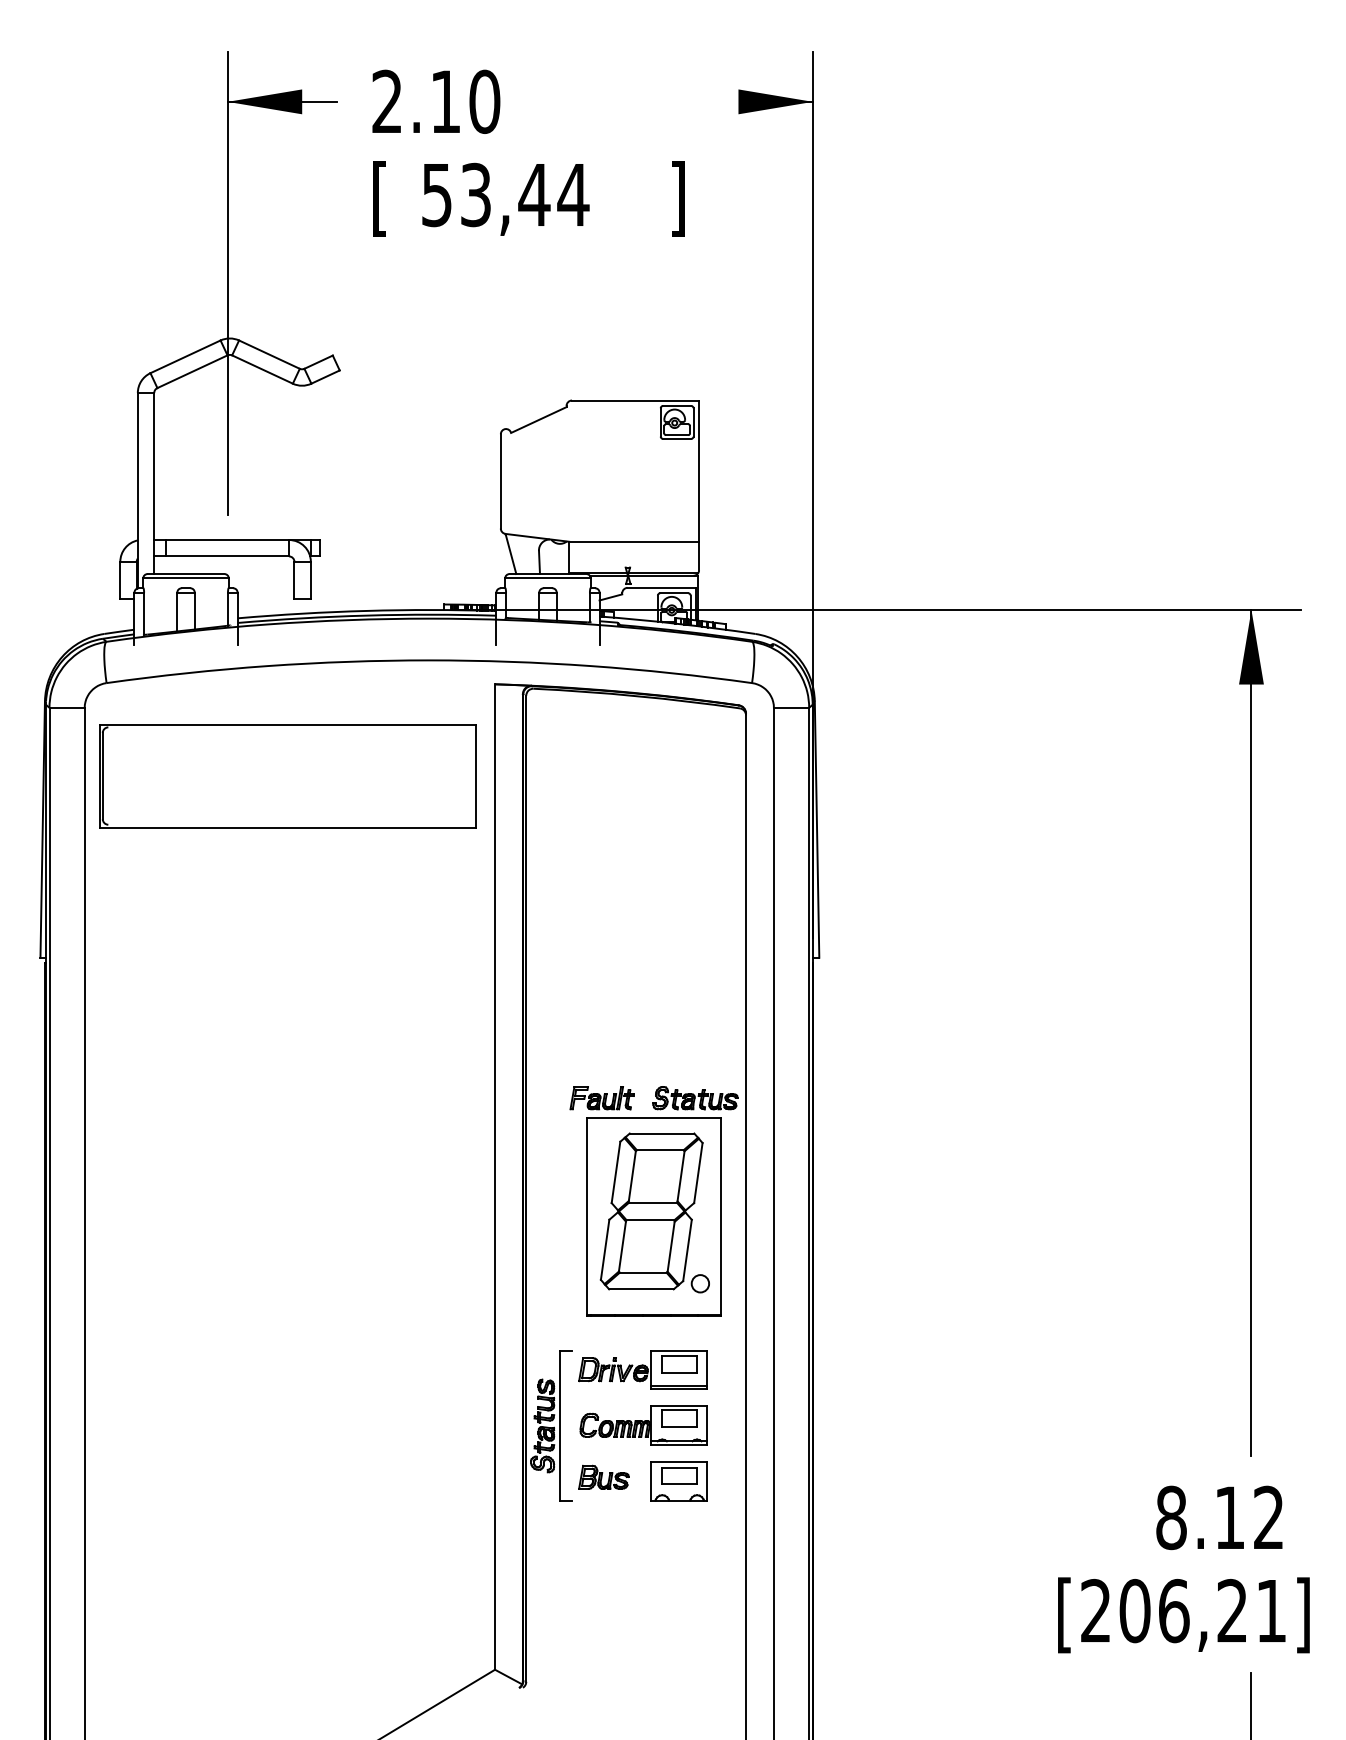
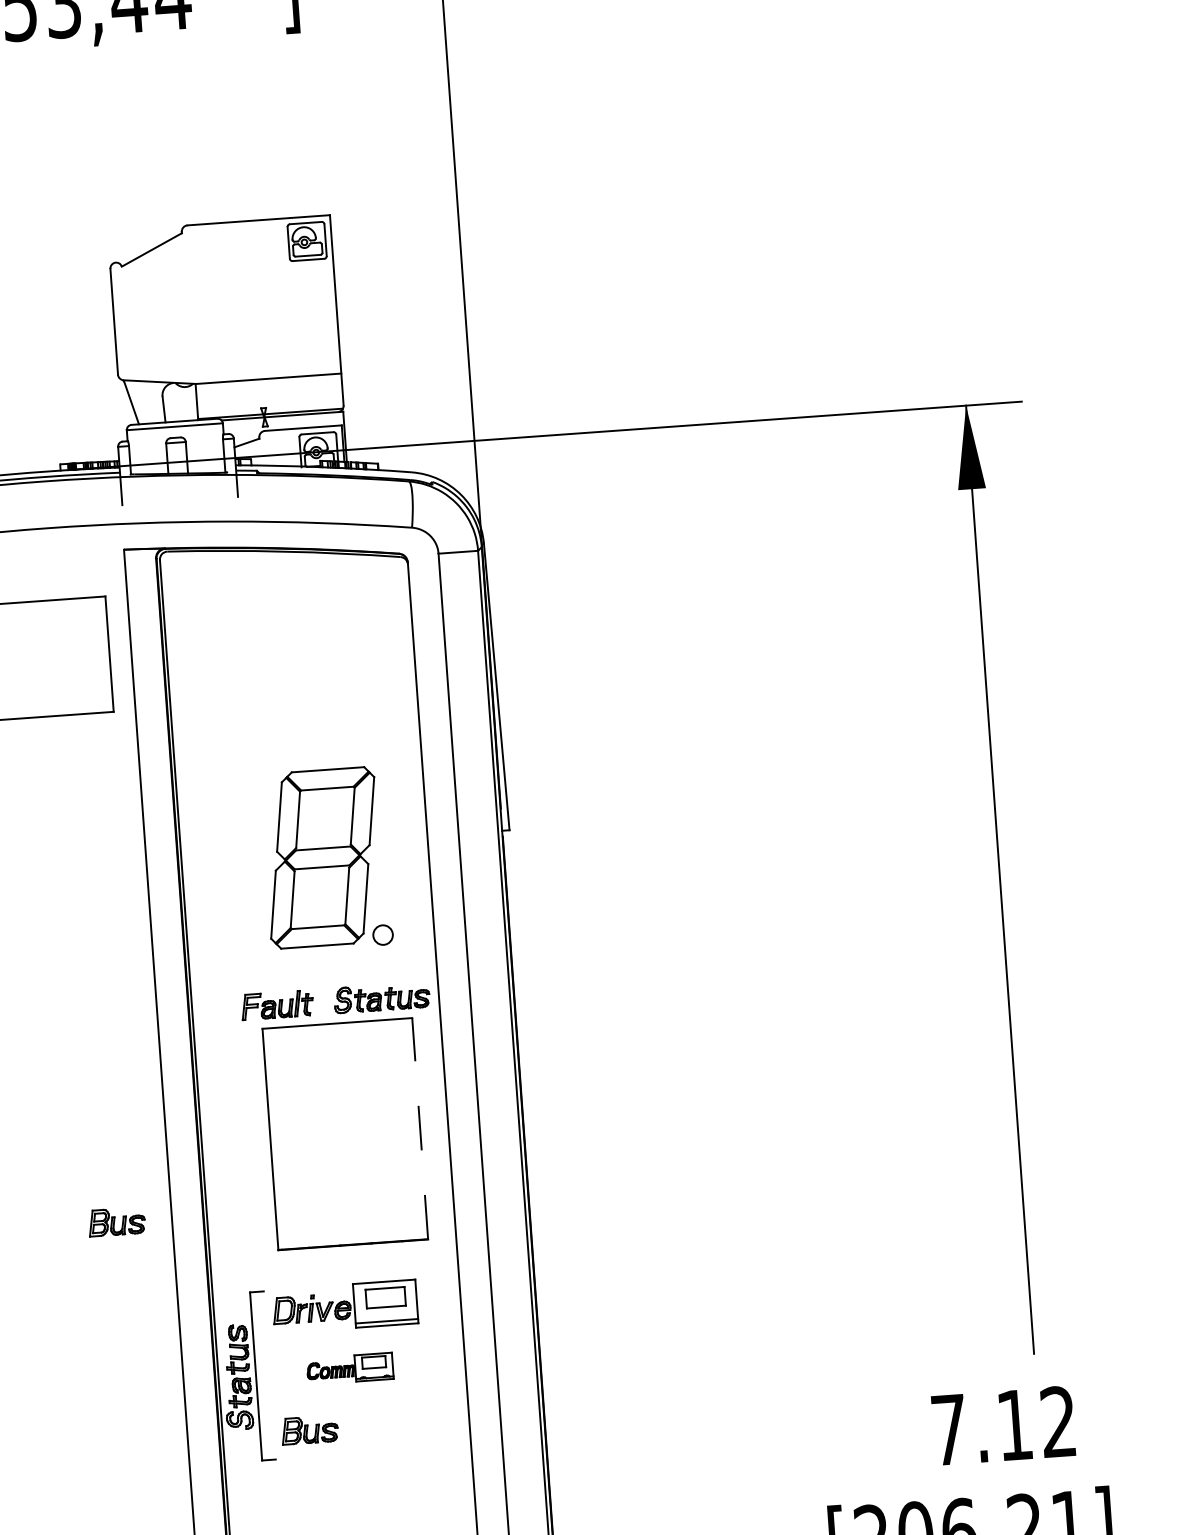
part: (654, 1212) -> (325, 858), moved
line: (721, 1217) -> (420, 1129), solid -> dashed
part: (445, 1279) -> (116, 1220), added
part: (643, 1425) -> (350, 1368), size x0.6
part: (678, 1481) -> (393, 1428), removed
text: (1171, 1517) -> (949, 1429), 8.12 -> 7.12

